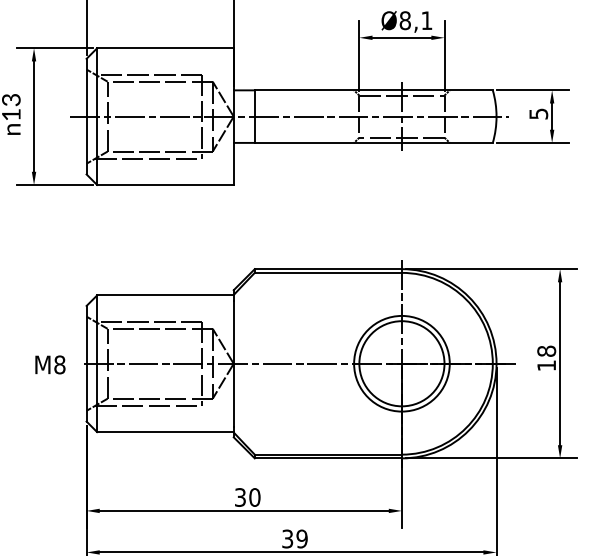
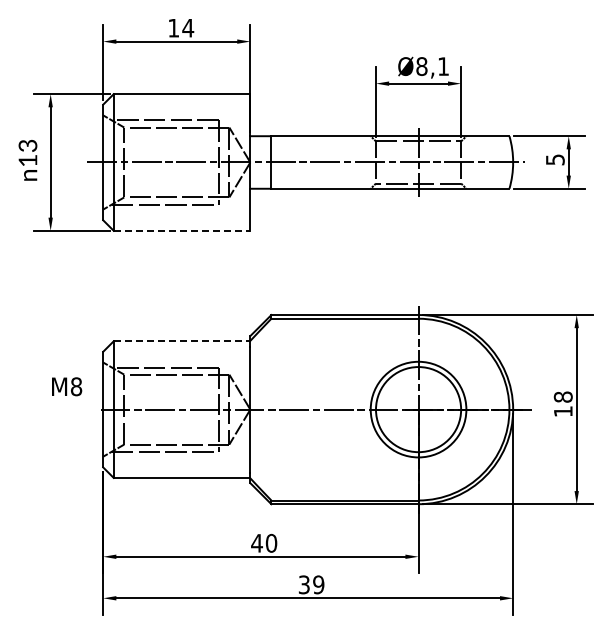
line: (165, 184) -> (182, 230), solid -> dashed
line: (165, 295) -> (182, 341), solid -> dashed
text: (50, 364) -> (67, 386), moved
text: (239, 496) -> (256, 542), 30 -> 40

